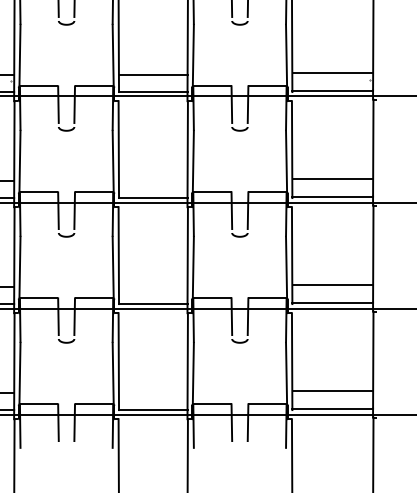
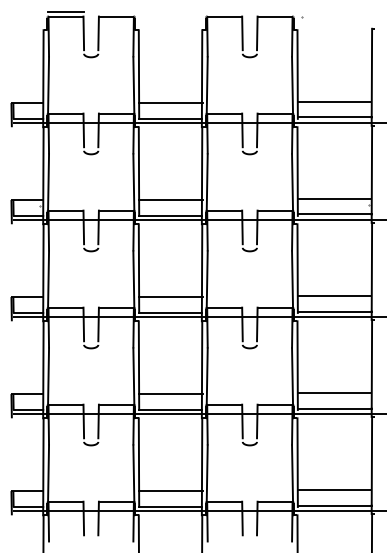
line: (153, 181) -> (170, 297), added
line: (153, 287) -> (170, 394), added
line: (153, 393) -> (170, 491), added

